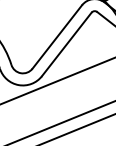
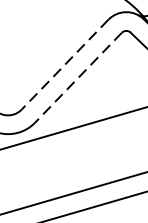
line: (56, 37) -> (63, 65), solid -> dashed
line: (66, 44) -> (78, 77), solid -> dashed

